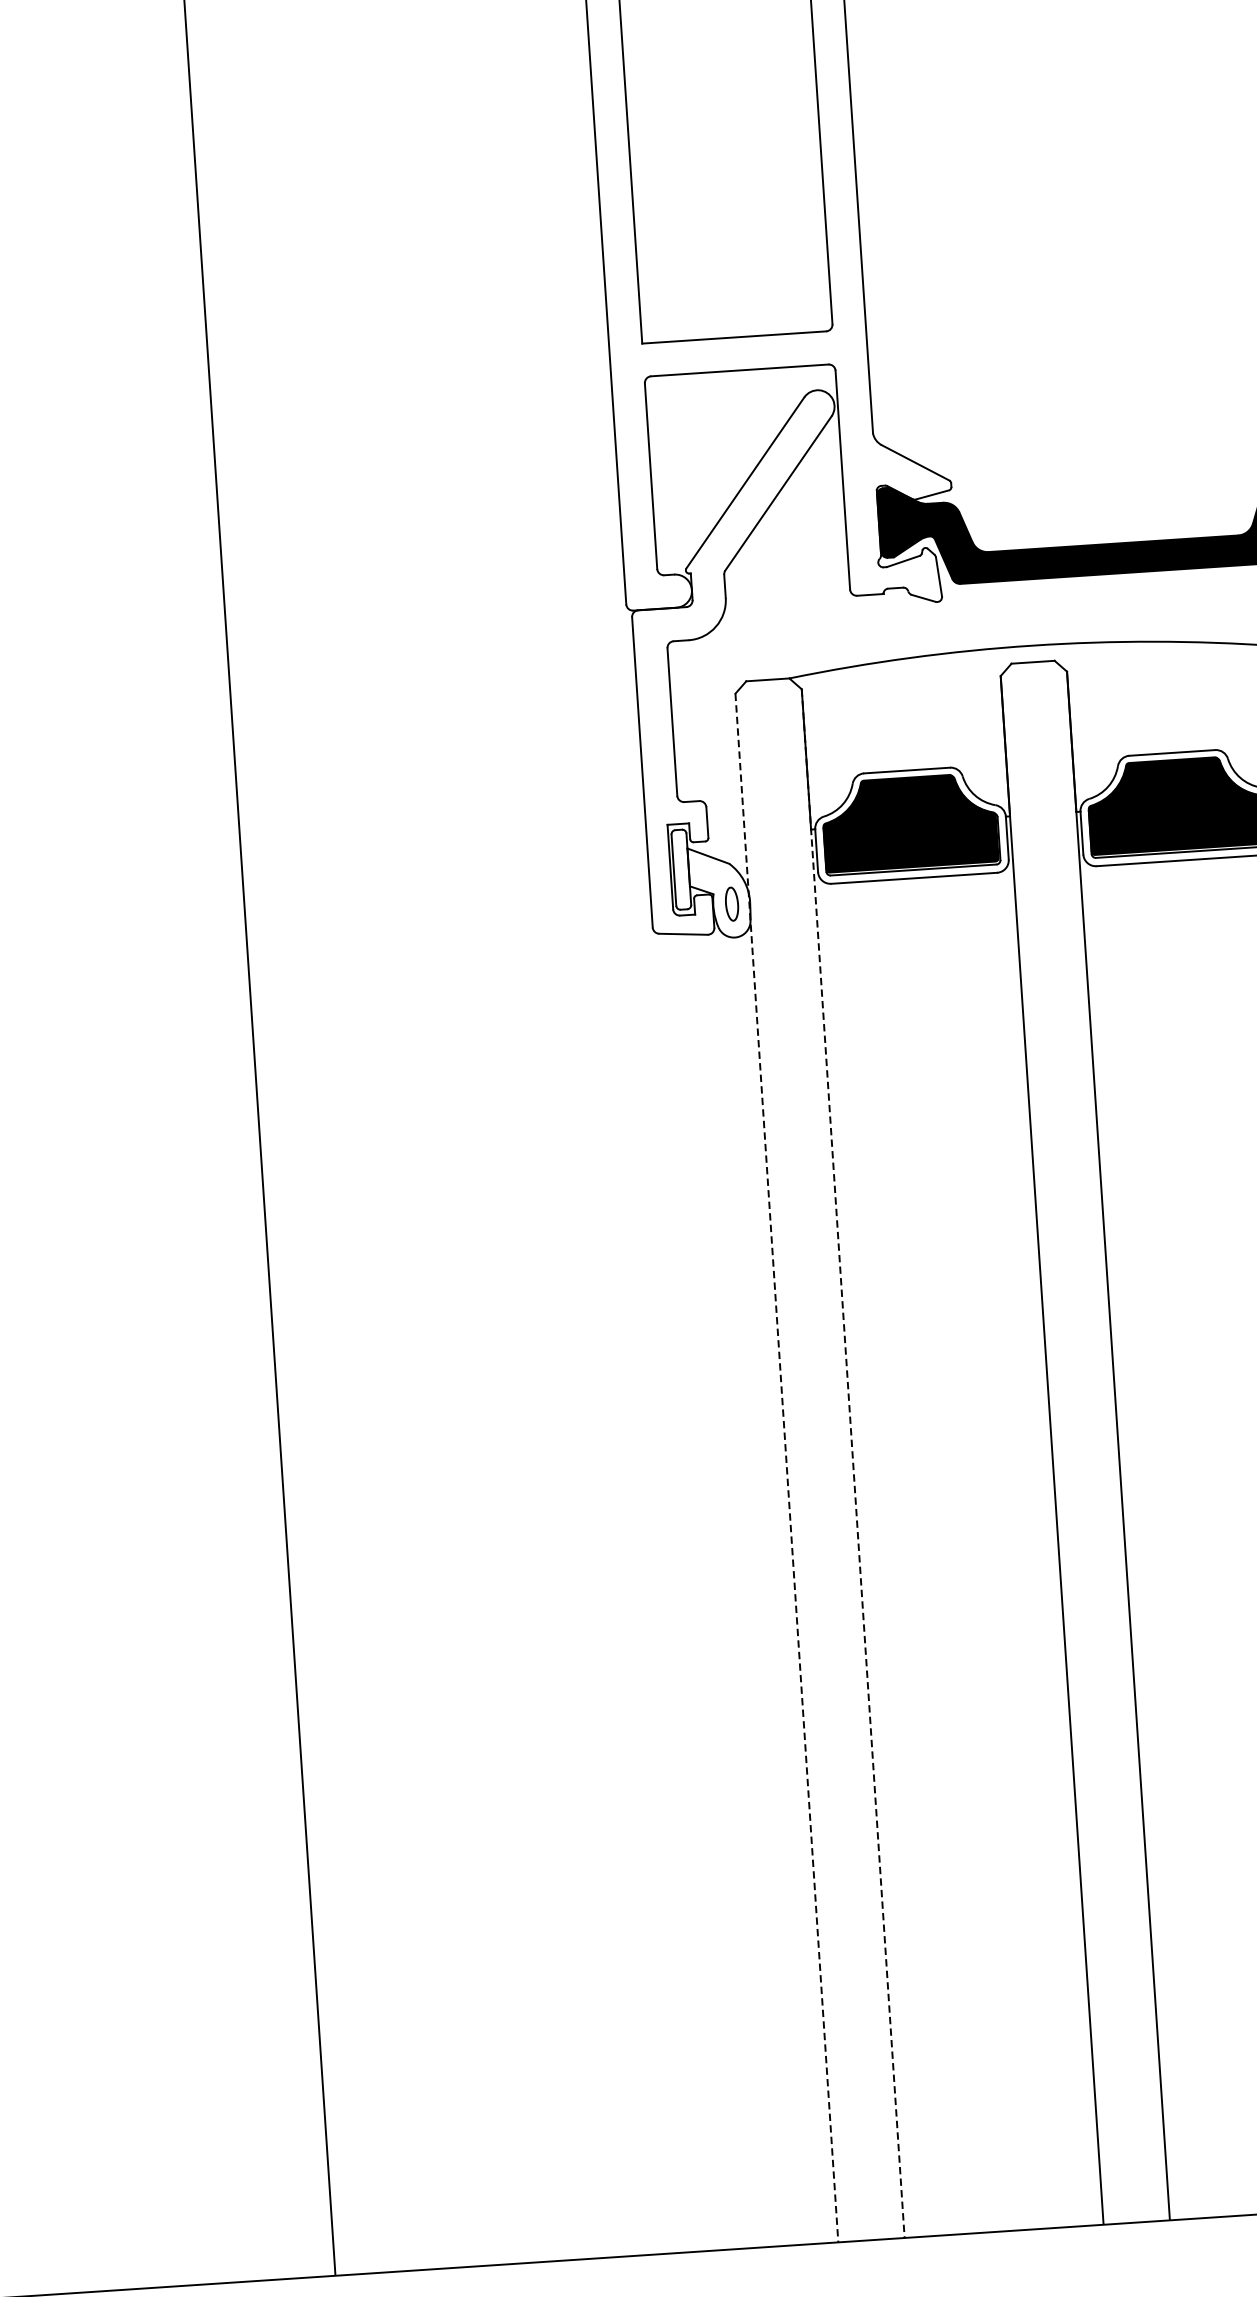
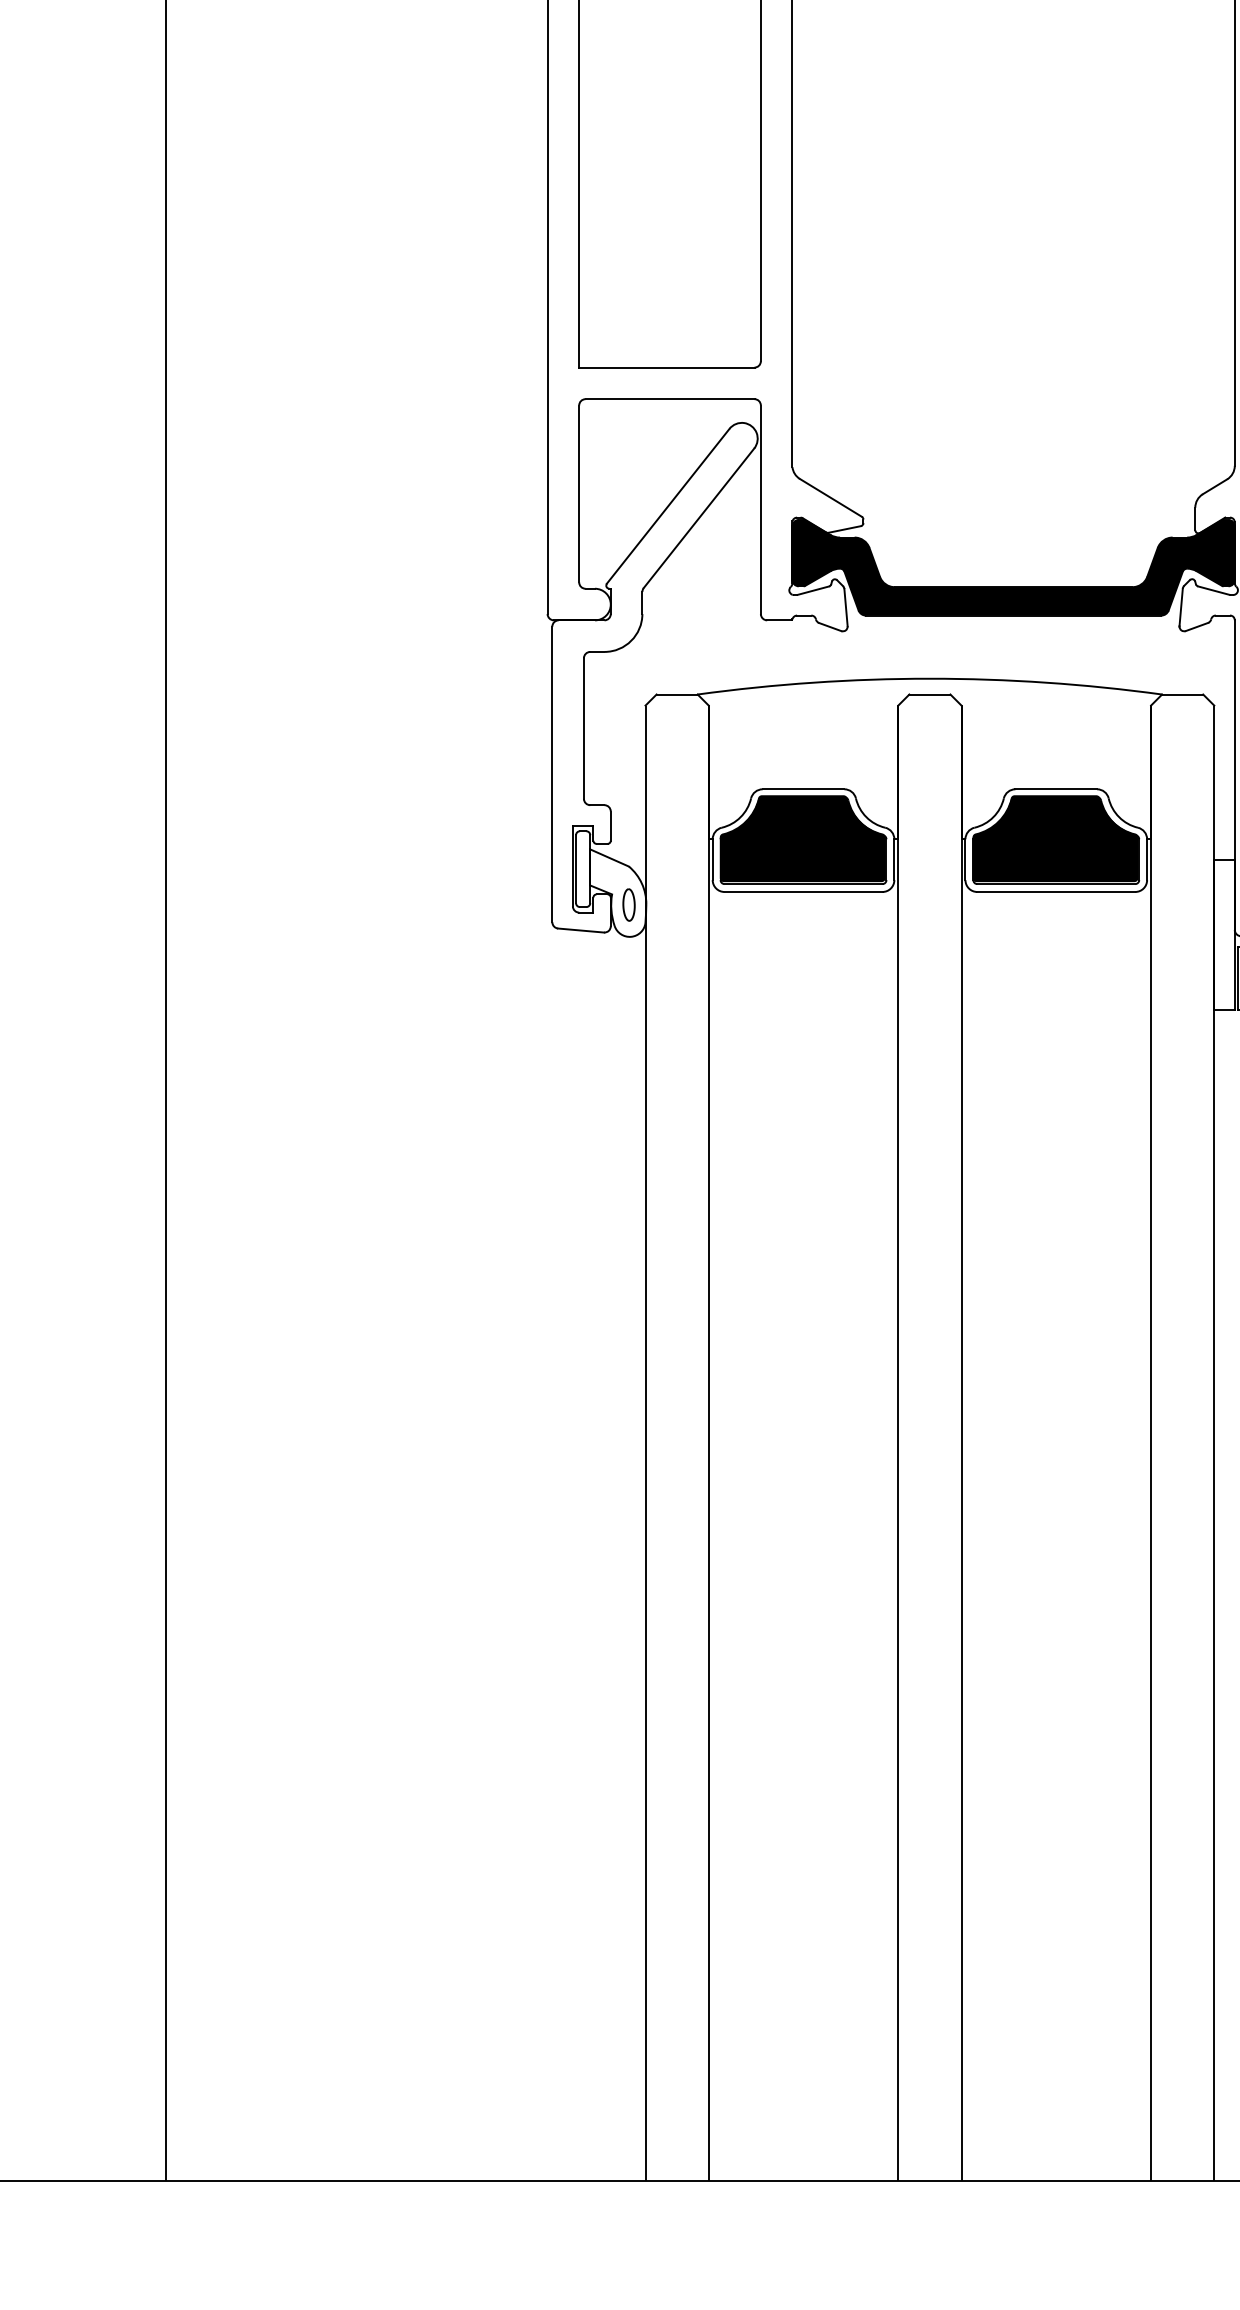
line: (852, 1463) -> (708, 1443), dashed -> solid
line: (786, 1468) -> (645, 1443), dashed -> solid

